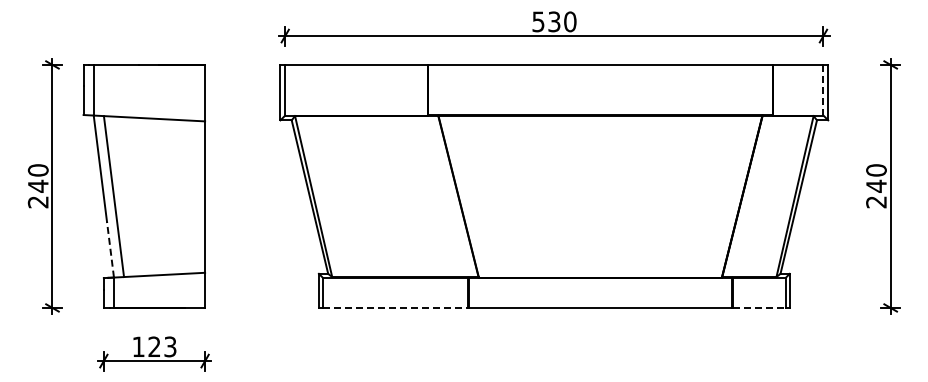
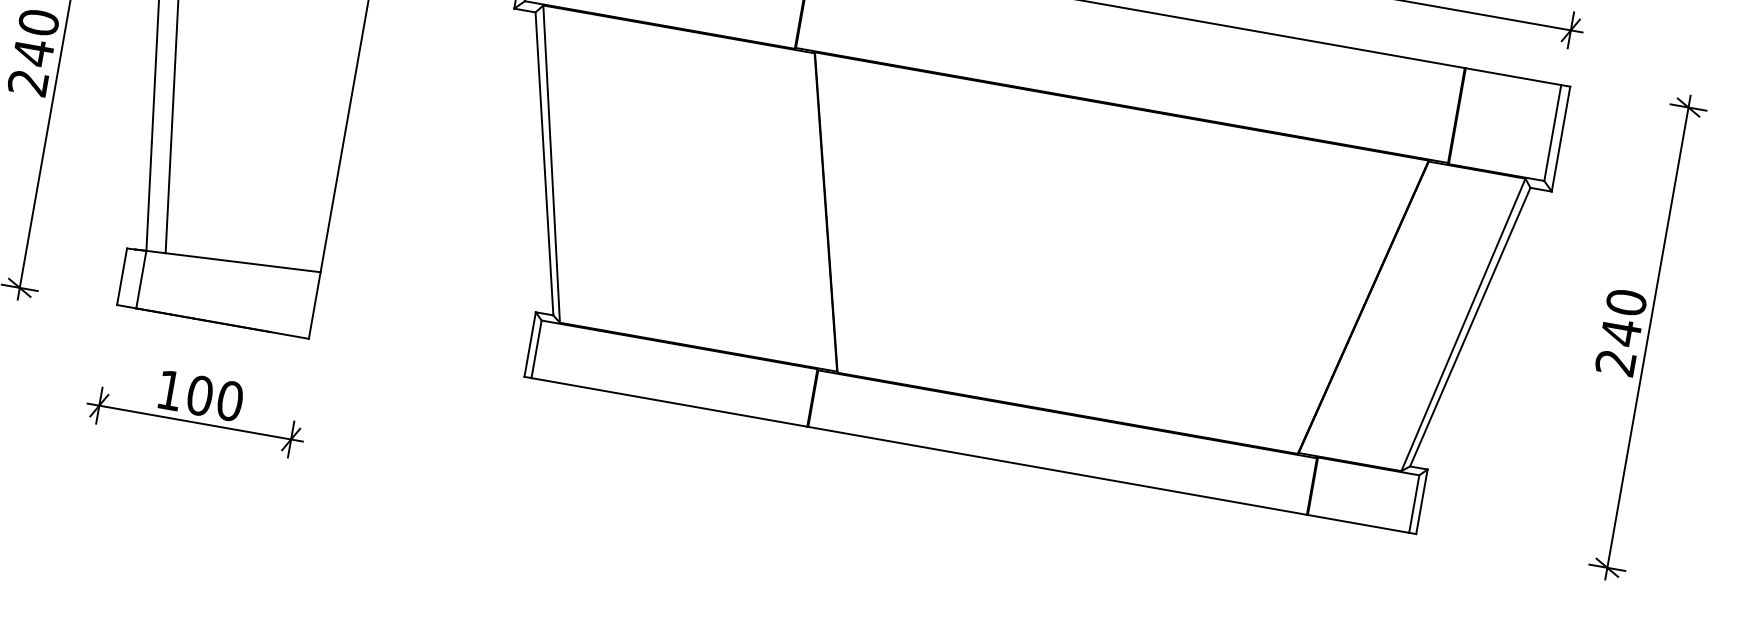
line: (823, 89) -> (1553, 131), dashed -> solid
line: (110, 249) -> (149, 196), dashed -> solid
line: (395, 307) -> (669, 401), dashed -> solid
line: (759, 307) -> (1359, 523), dashed -> solid
text: (162, 346) -> (215, 397), 123 -> 100

